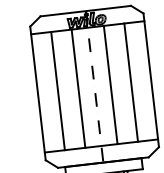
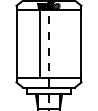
line: (130, 83) -> (69, 44), removed
line: (111, 85) -> (58, 44), removed
line: (58, 91) -> (28, 44), removed

